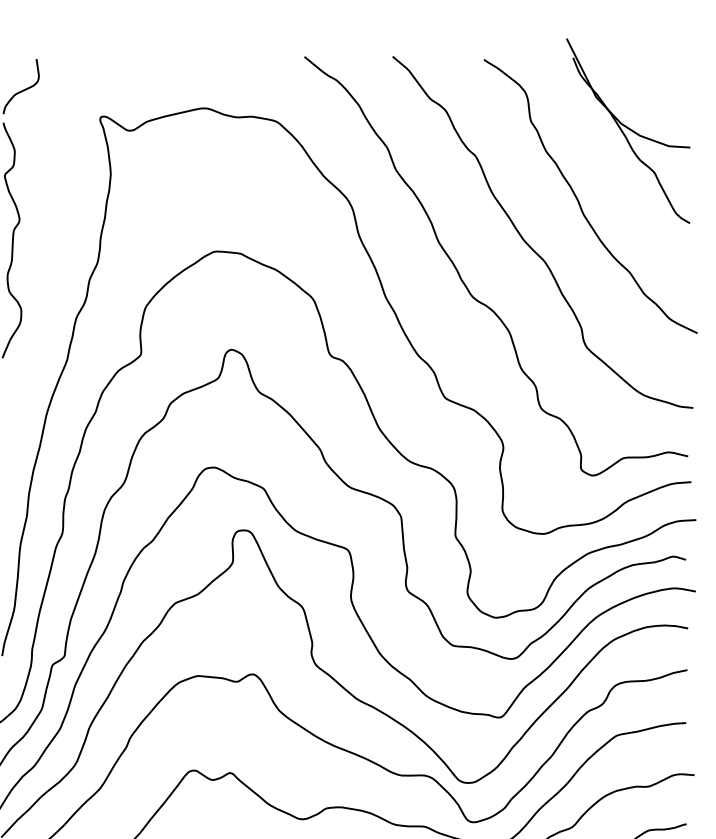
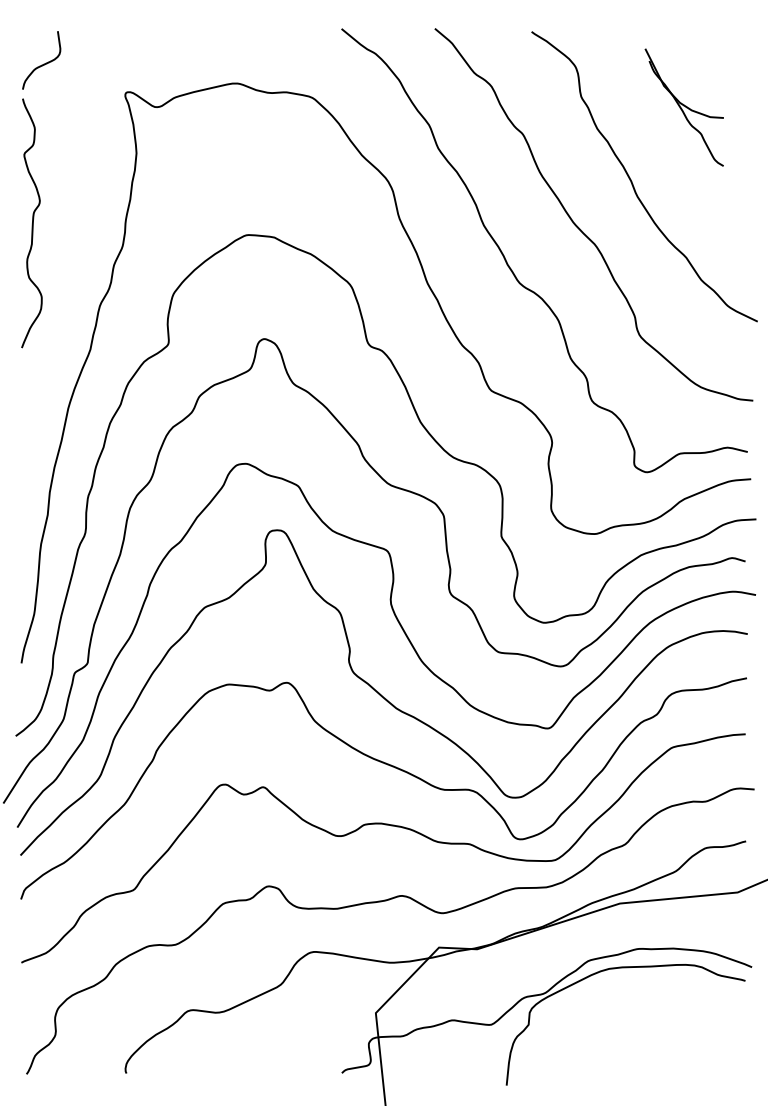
part: (628, 131) -> (684, 107), size x0.6

